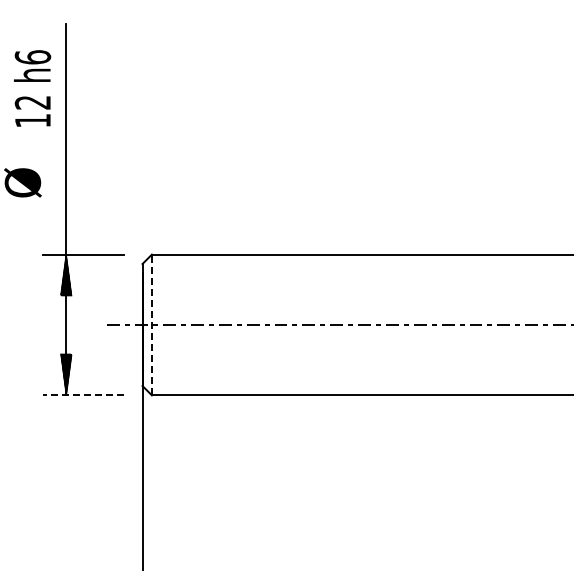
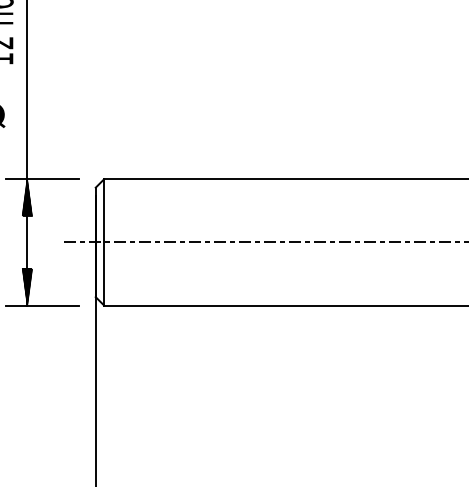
line: (151, 324) -> (103, 241), dashed -> solid
line: (83, 395) -> (42, 305), dashed -> solid

